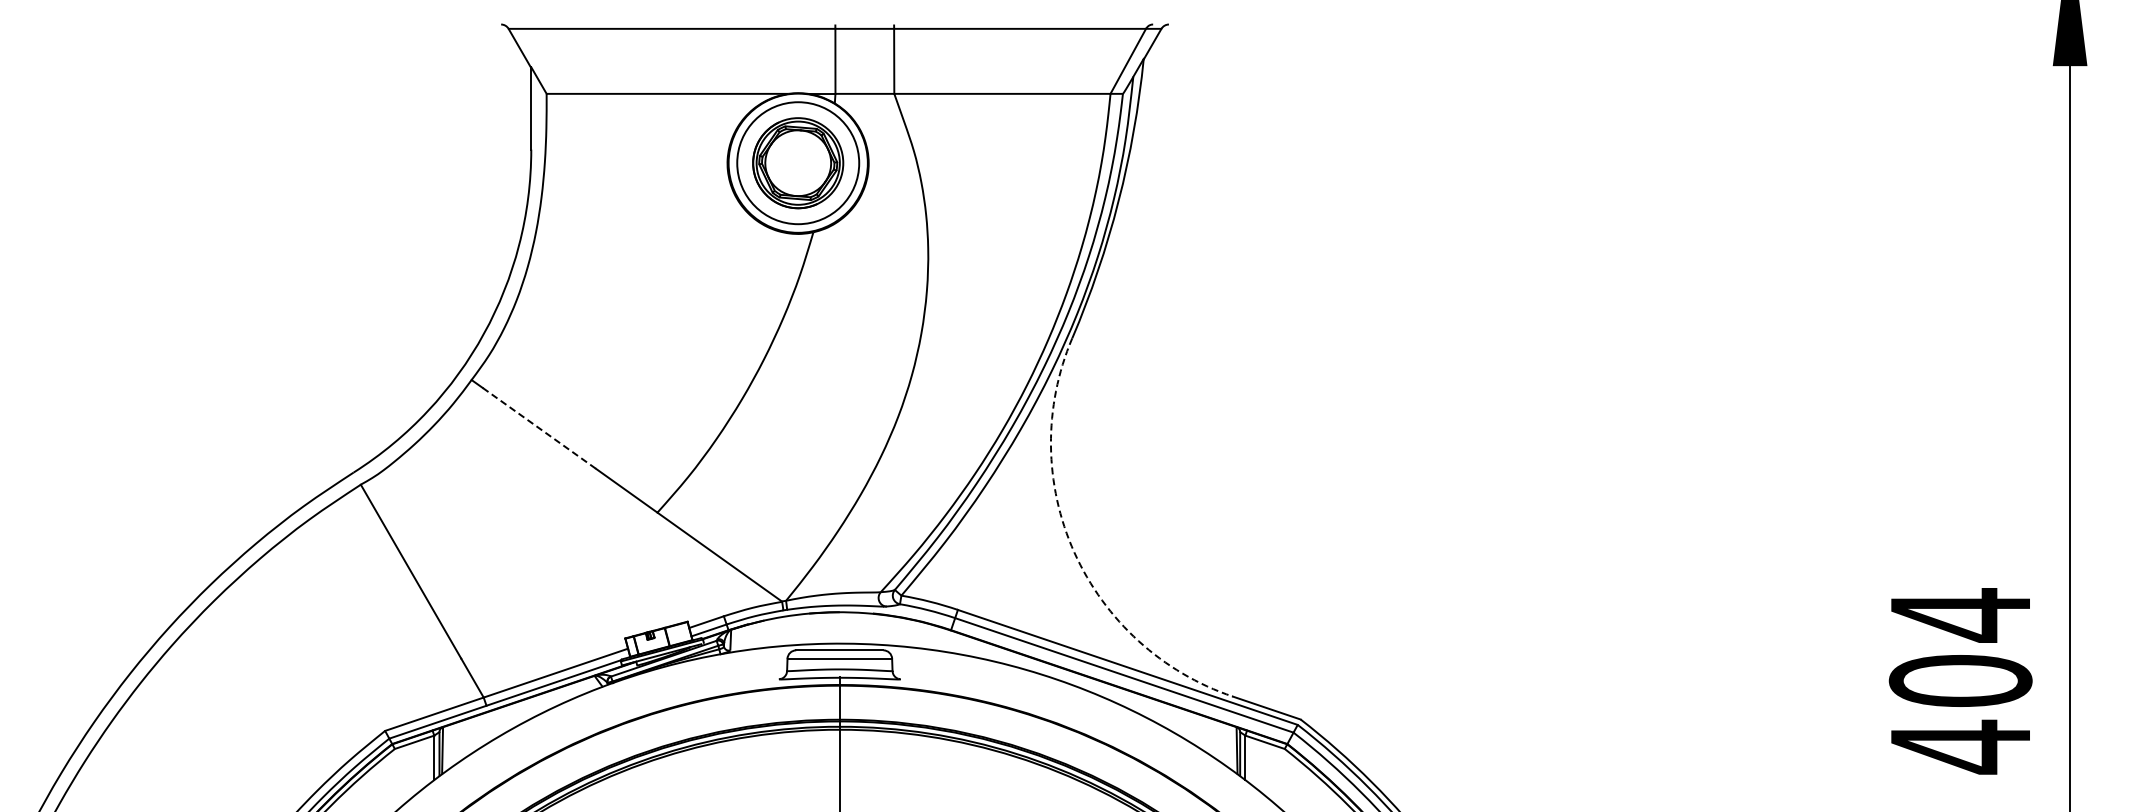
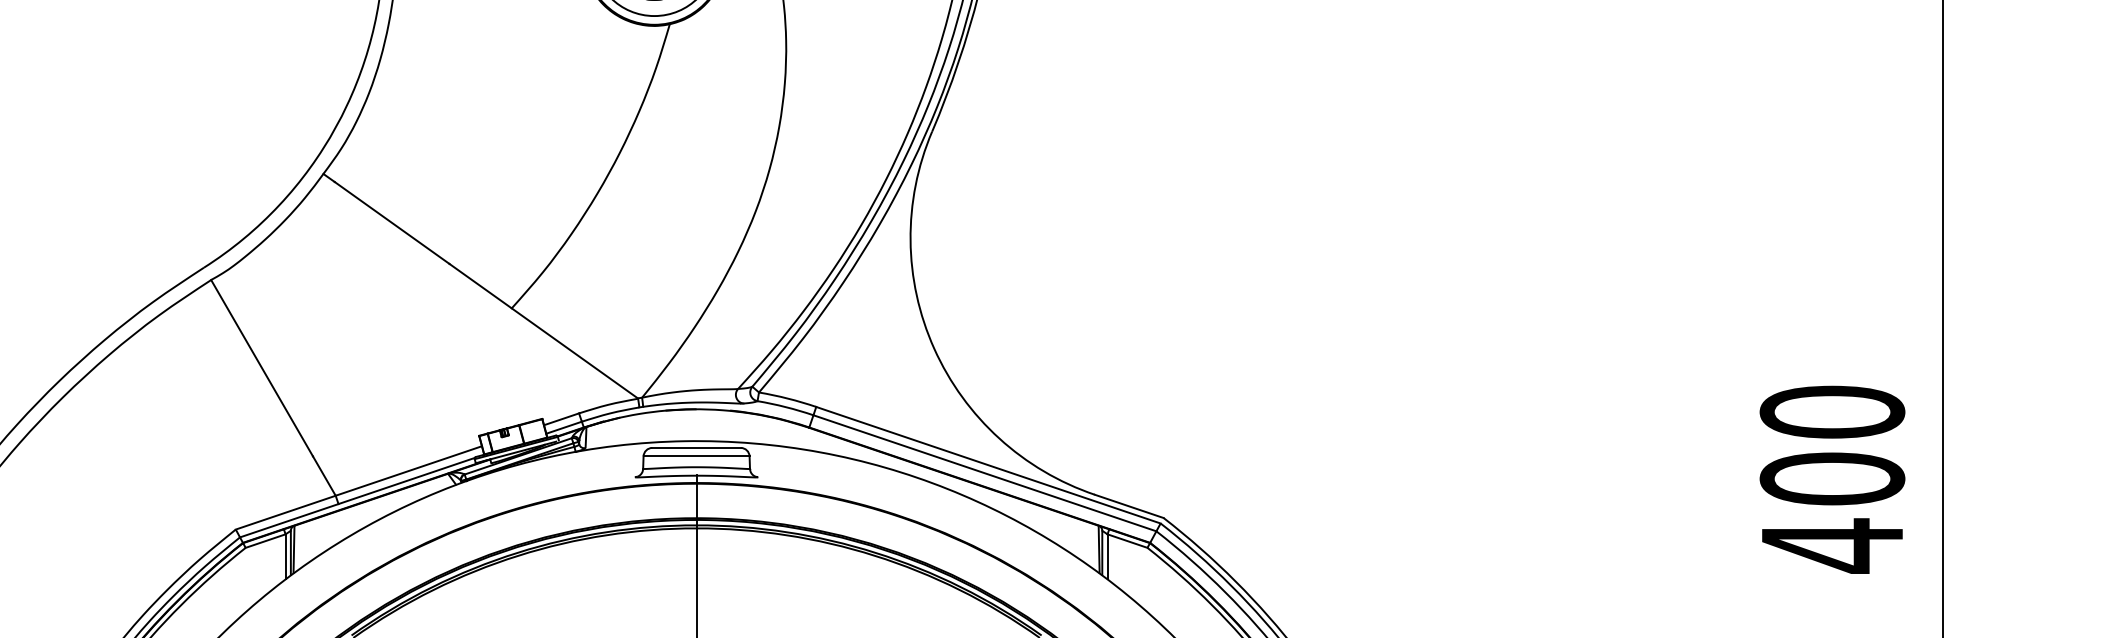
line: (539, 428) -> (392, 223), dashed -> solid
arc: (1074, 552) -> (934, 348), dashed -> solid
text: (1960, 615) -> (1832, 412), 404 -> 400

